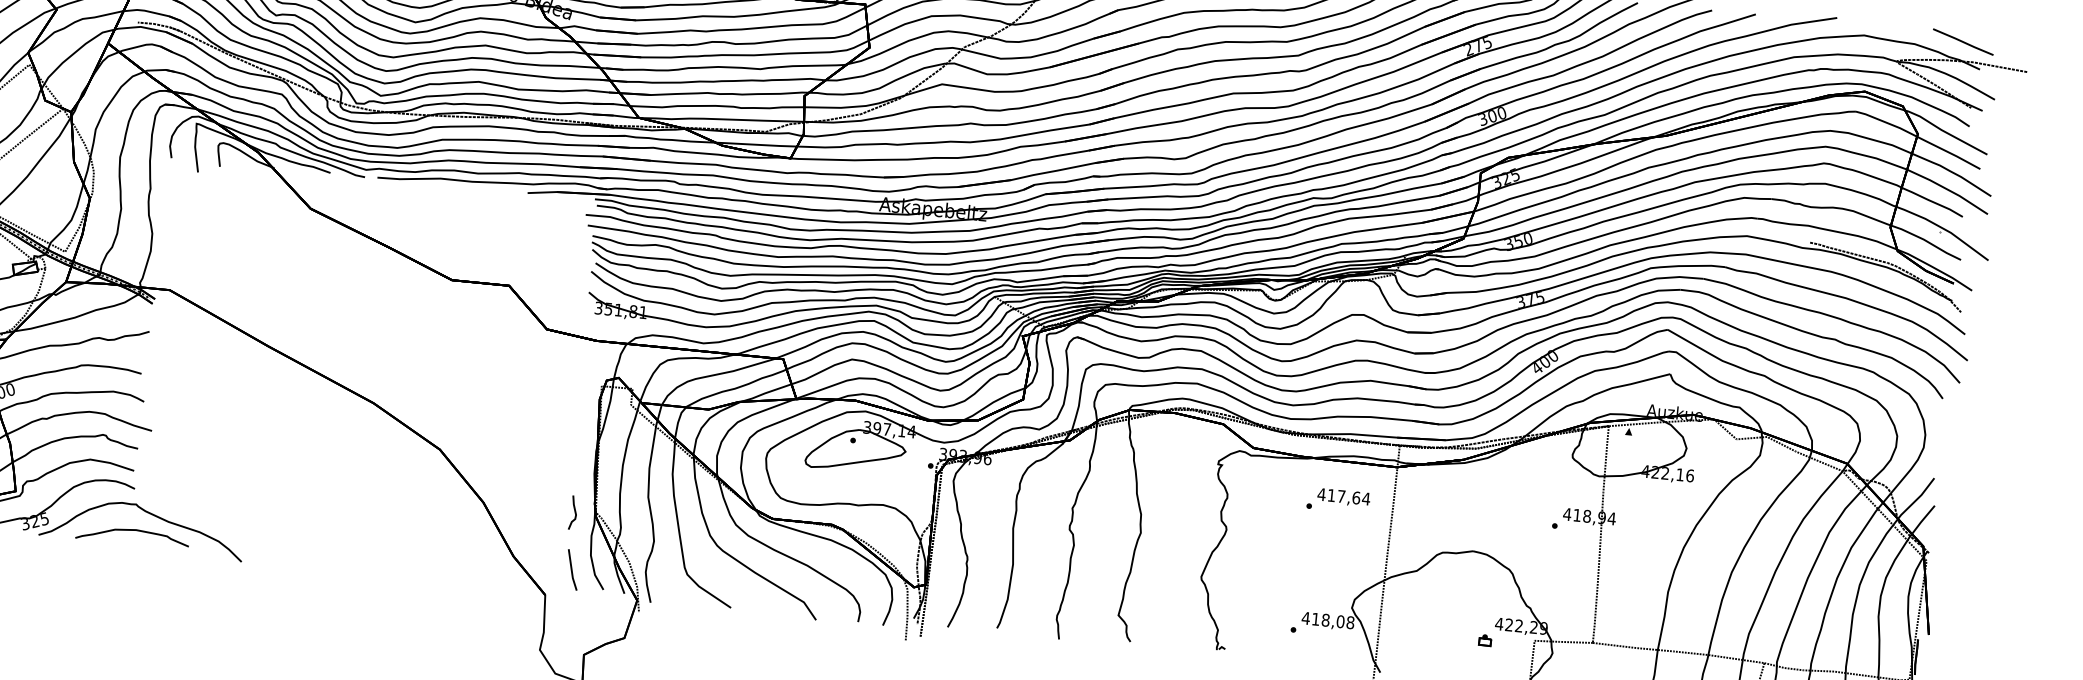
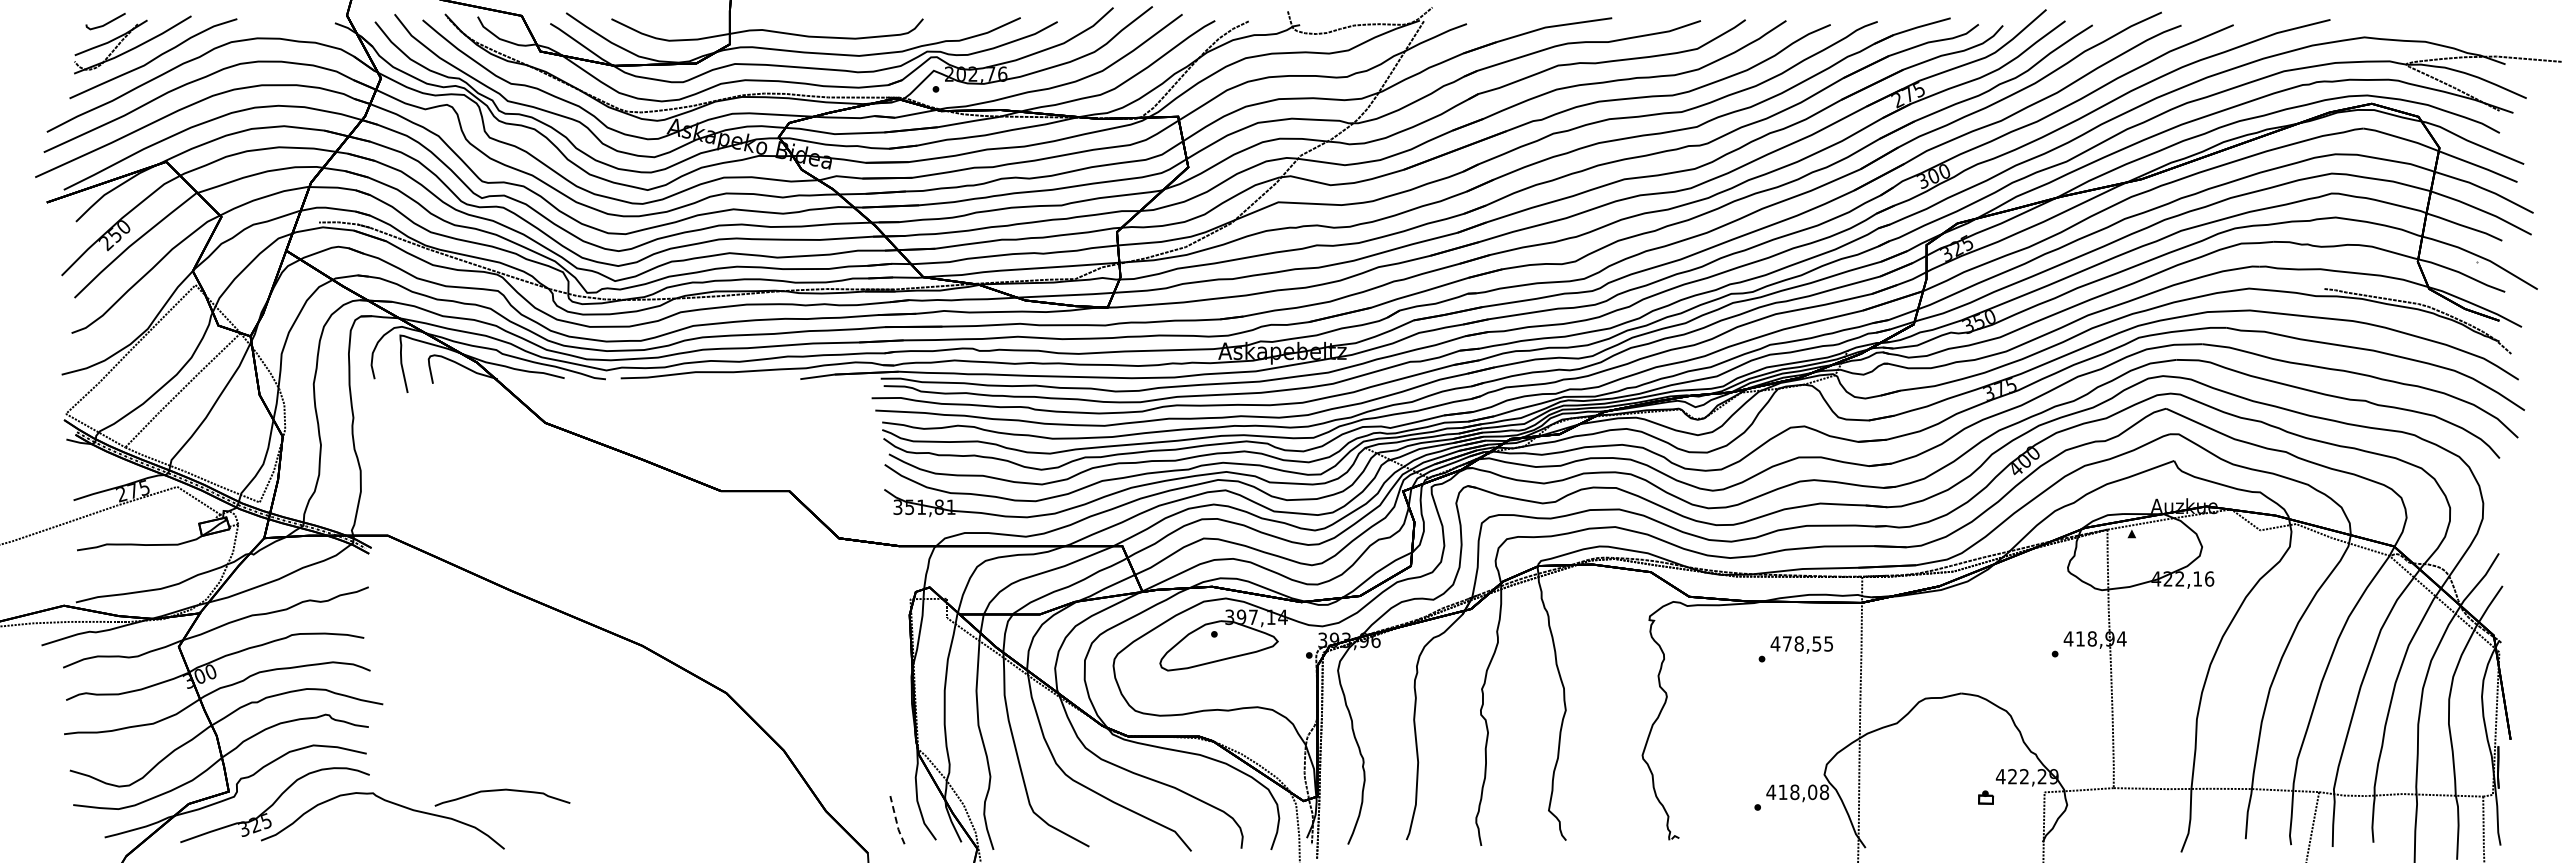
line: (1963, 41) -> (2482, 33), removed
text: (1349, 496) -> (1808, 643), 417,64 -> 478,55
curve: (574, 513) -> (893, 752), removed
curve: (133, 530) -> (502, 790), moved
line: (571, 571) -> (896, 821), solid -> dashed

